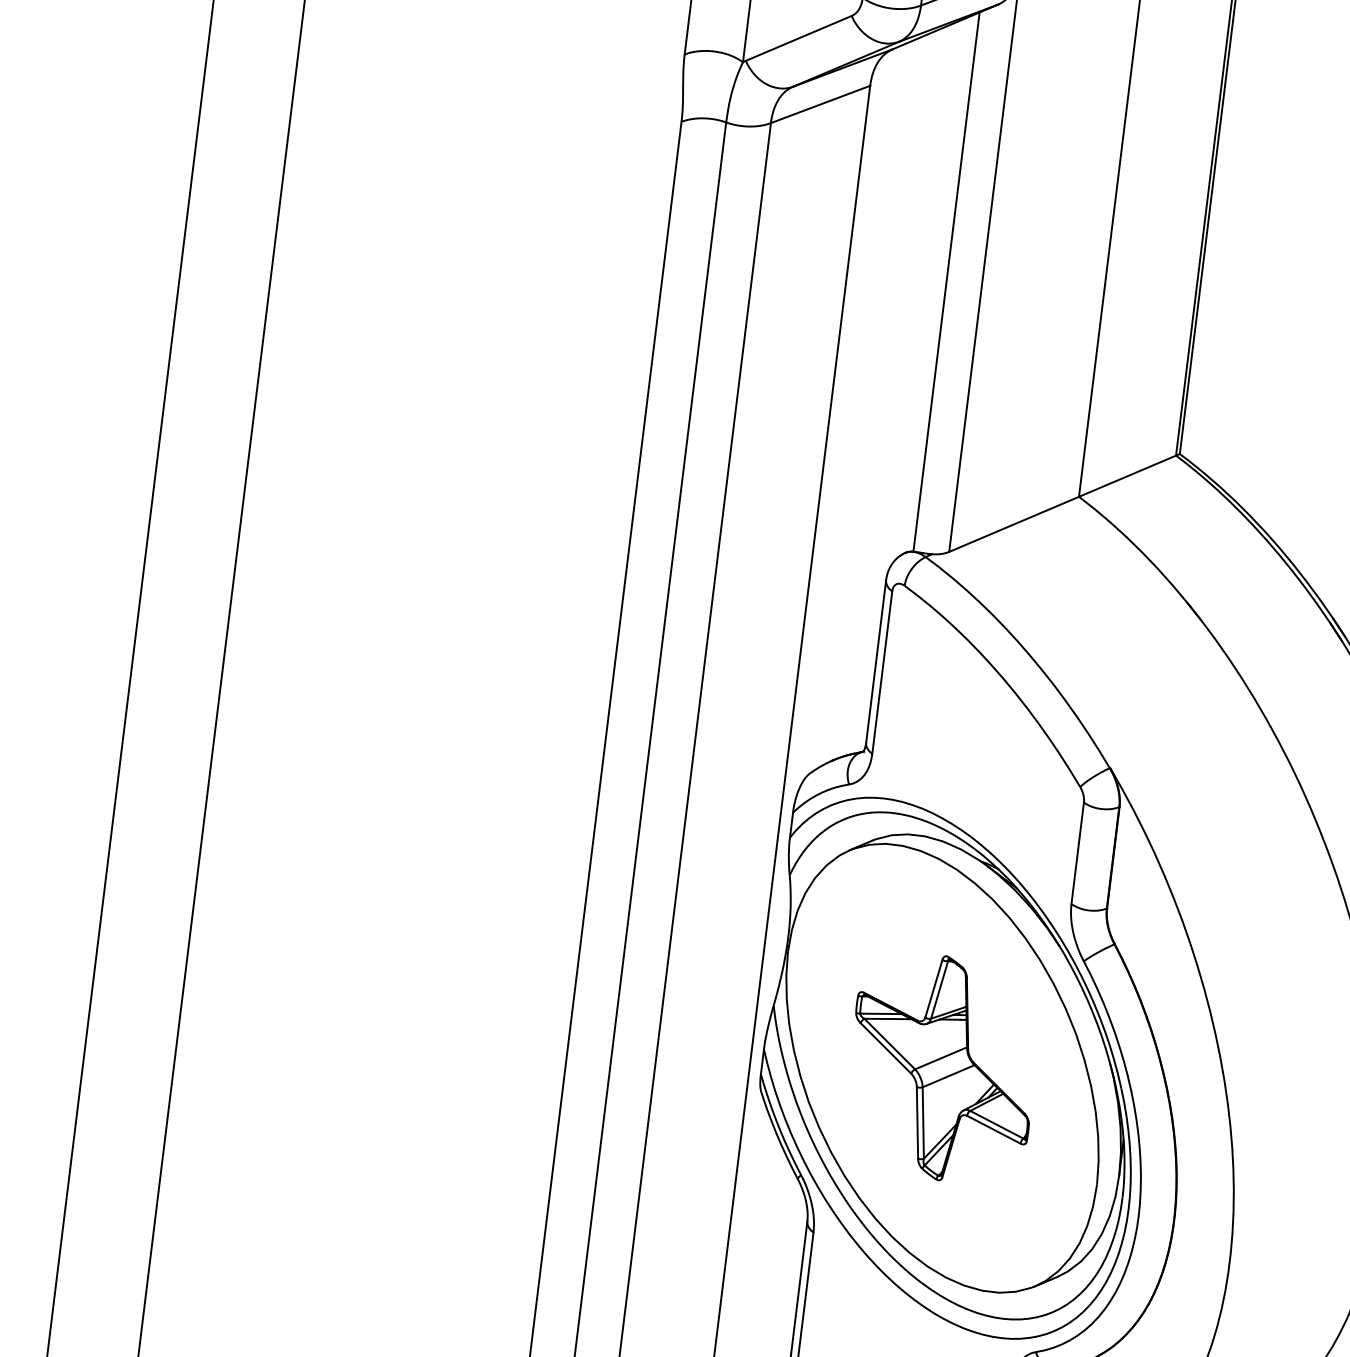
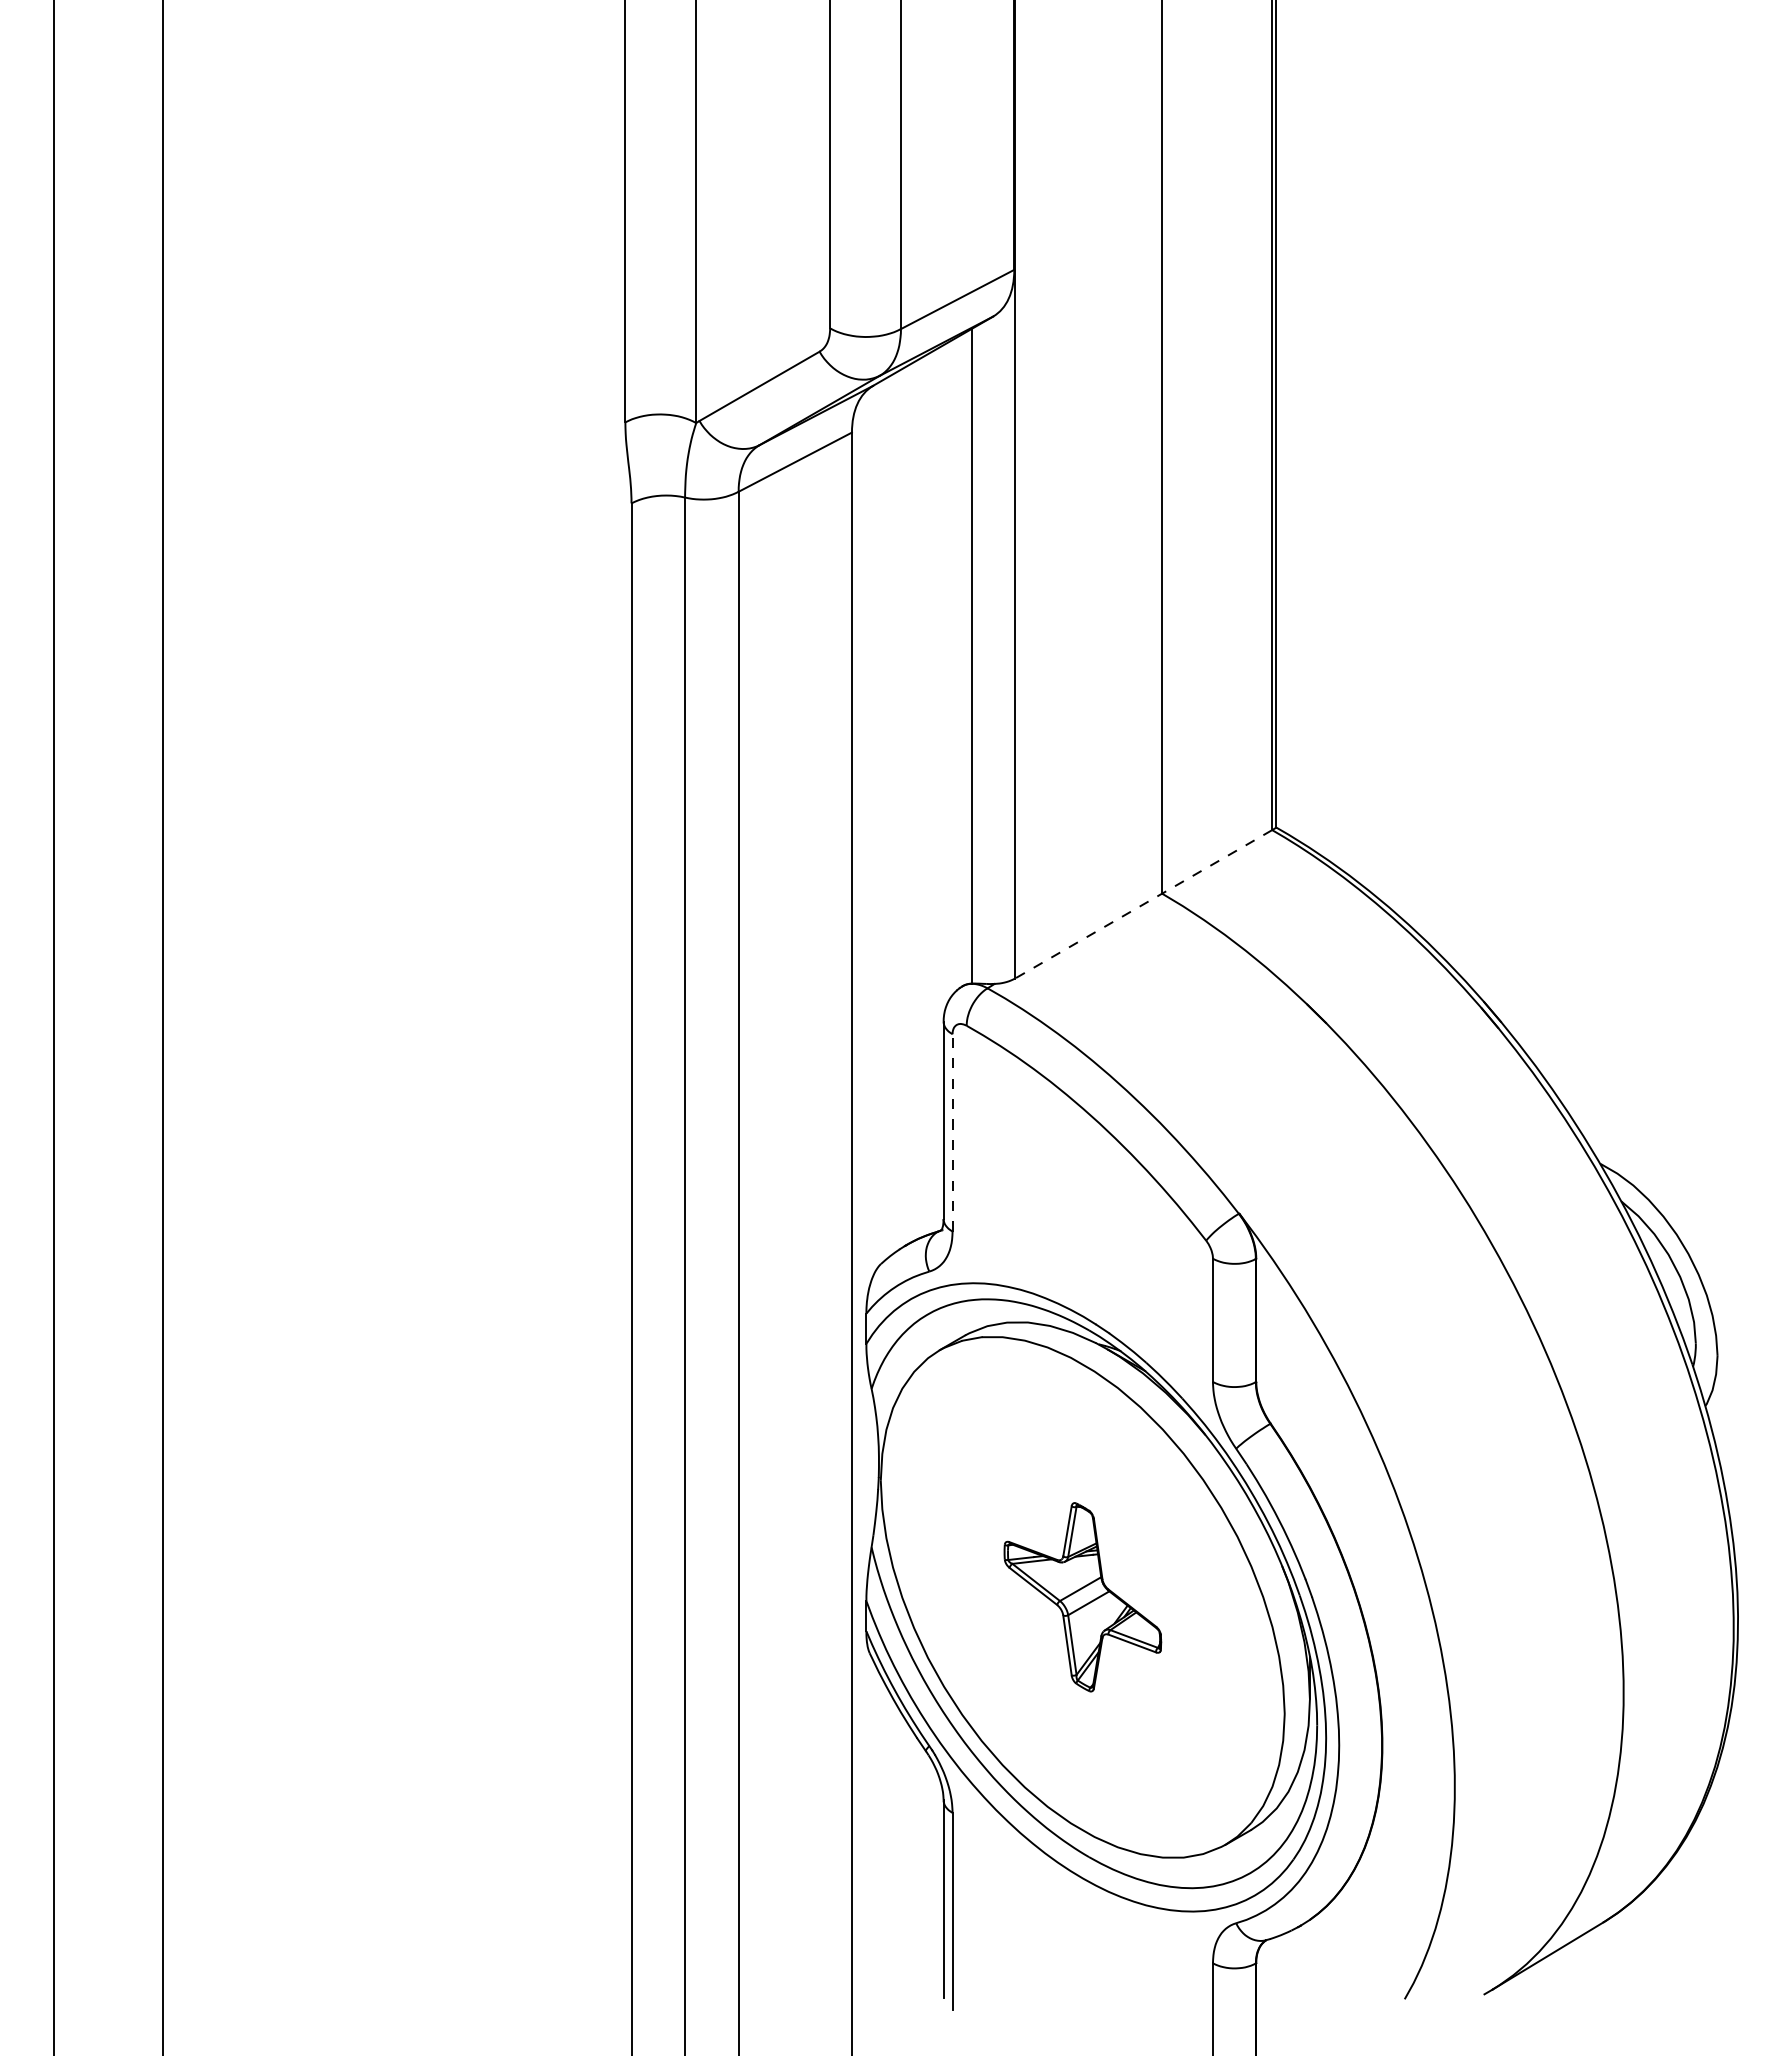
line: (1062, 503) -> (1143, 904), solid -> dashed
line: (882, 672) -> (952, 1132), solid -> dashed
part: (942, 1067) -> (1082, 1596), size x0.7

